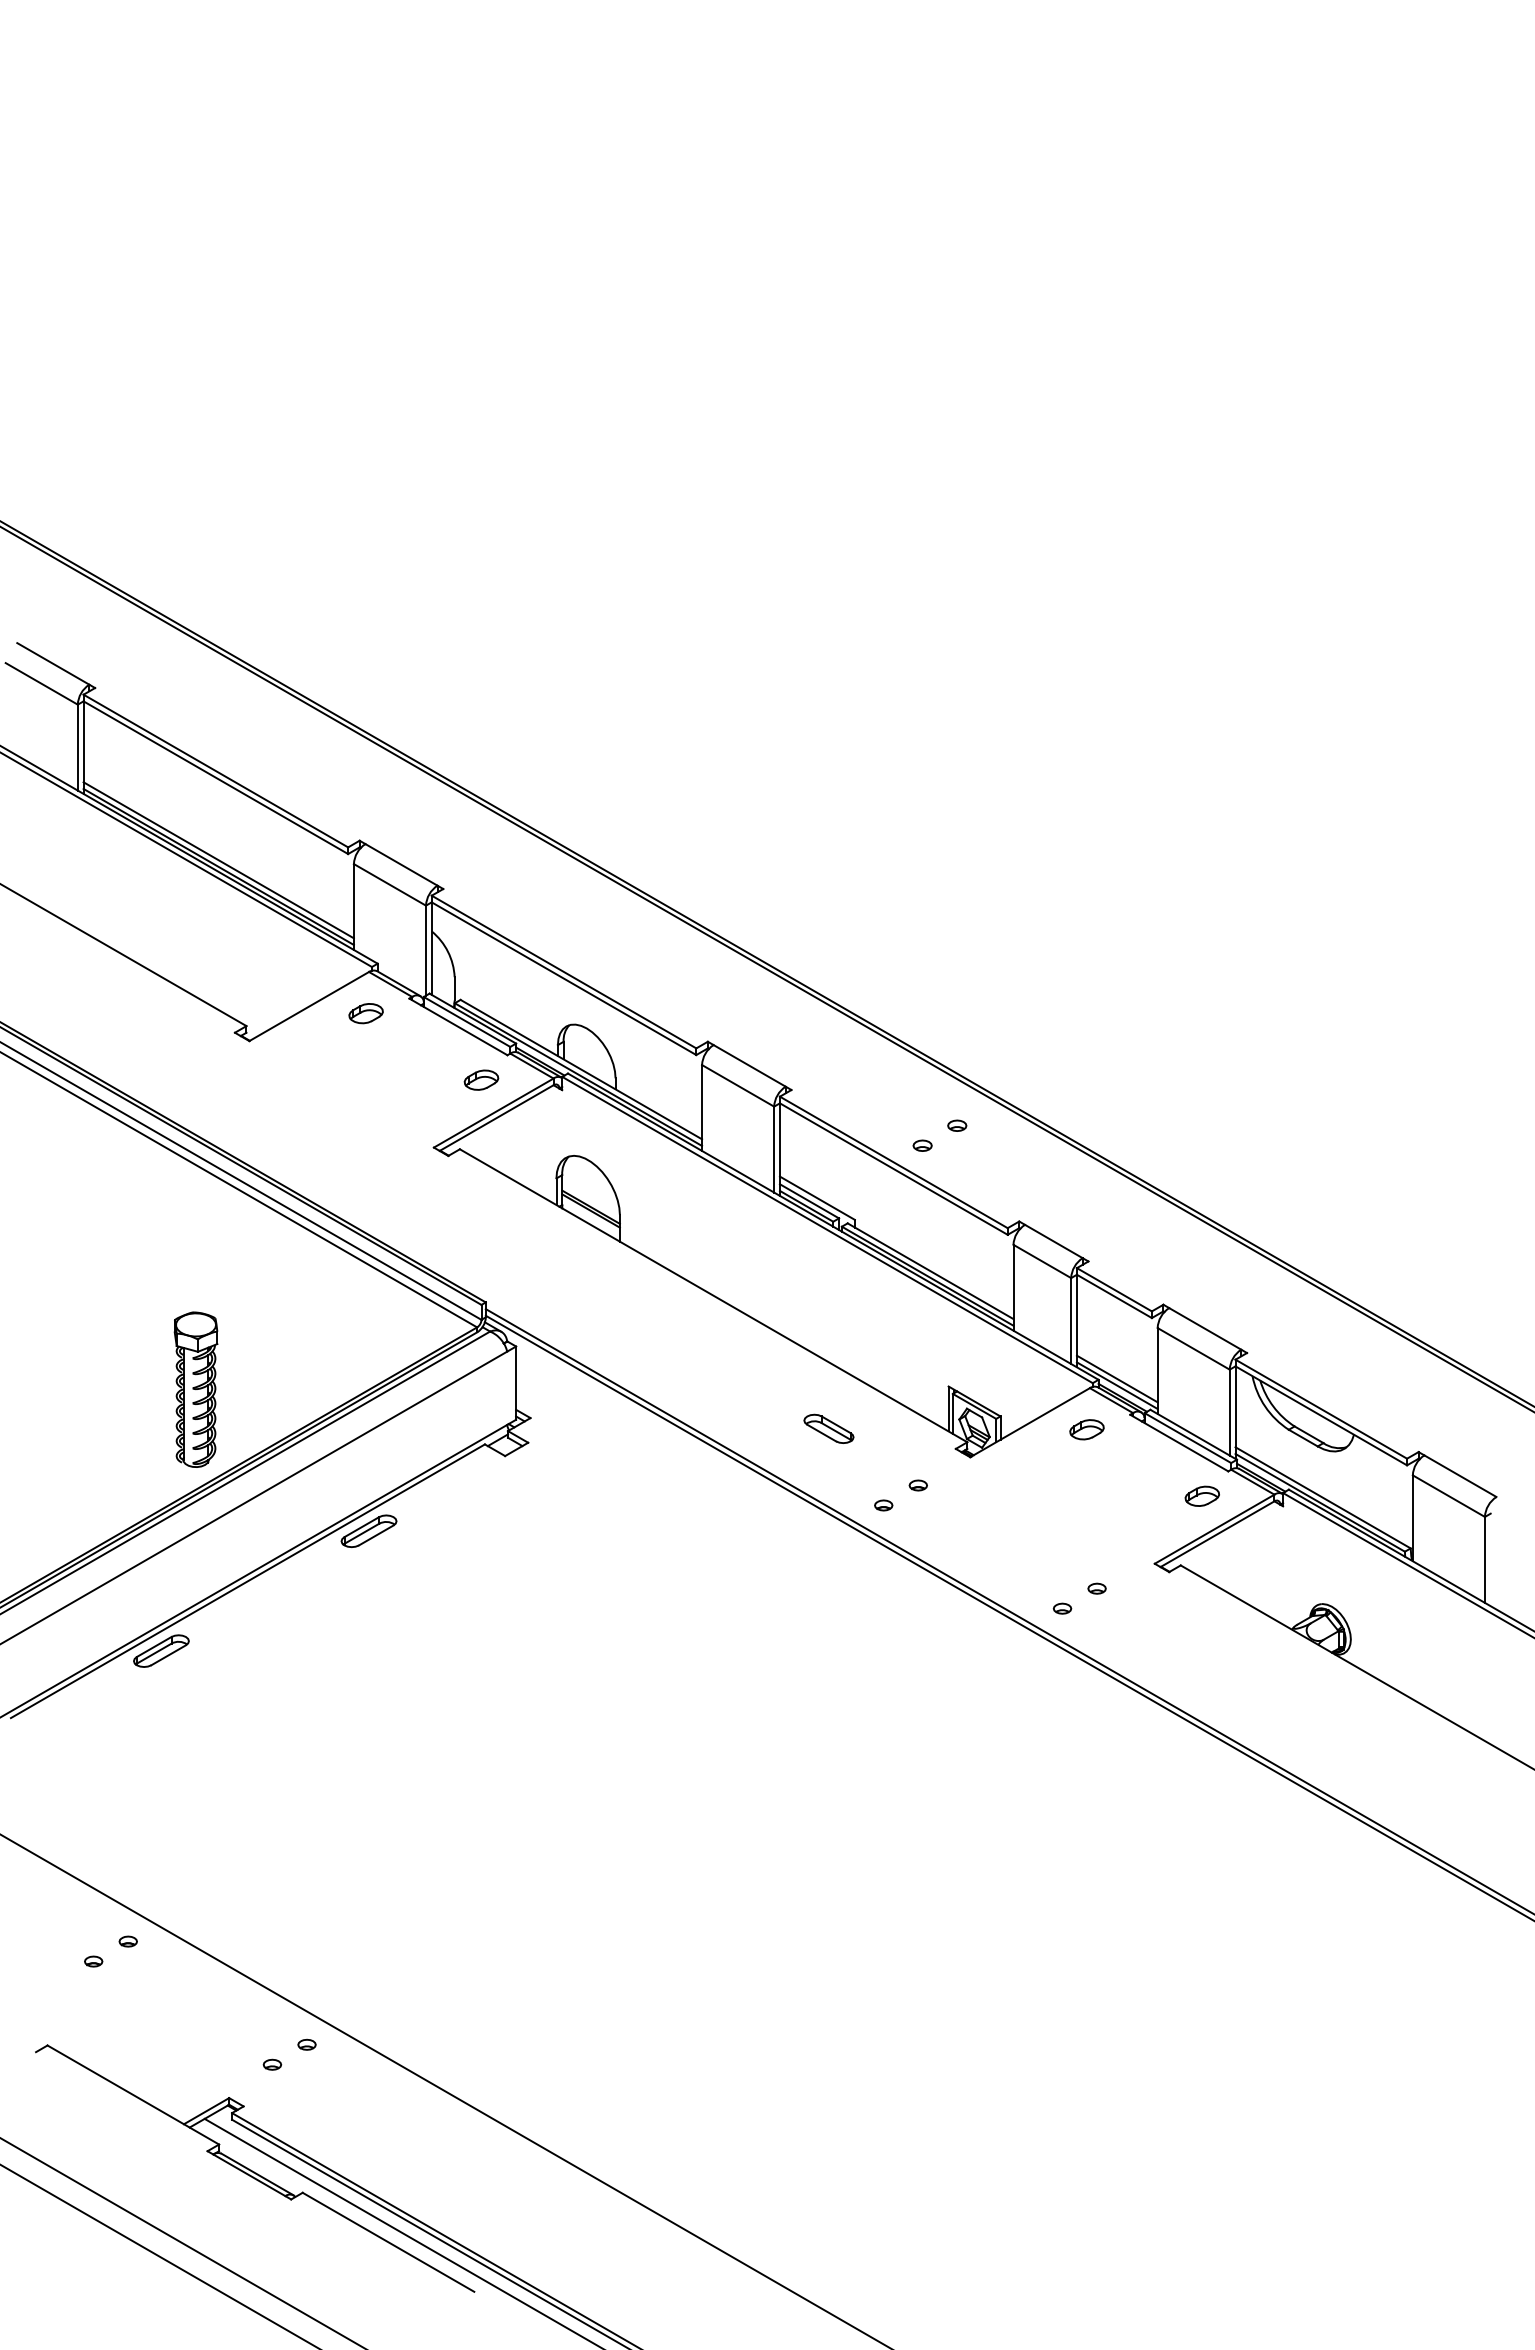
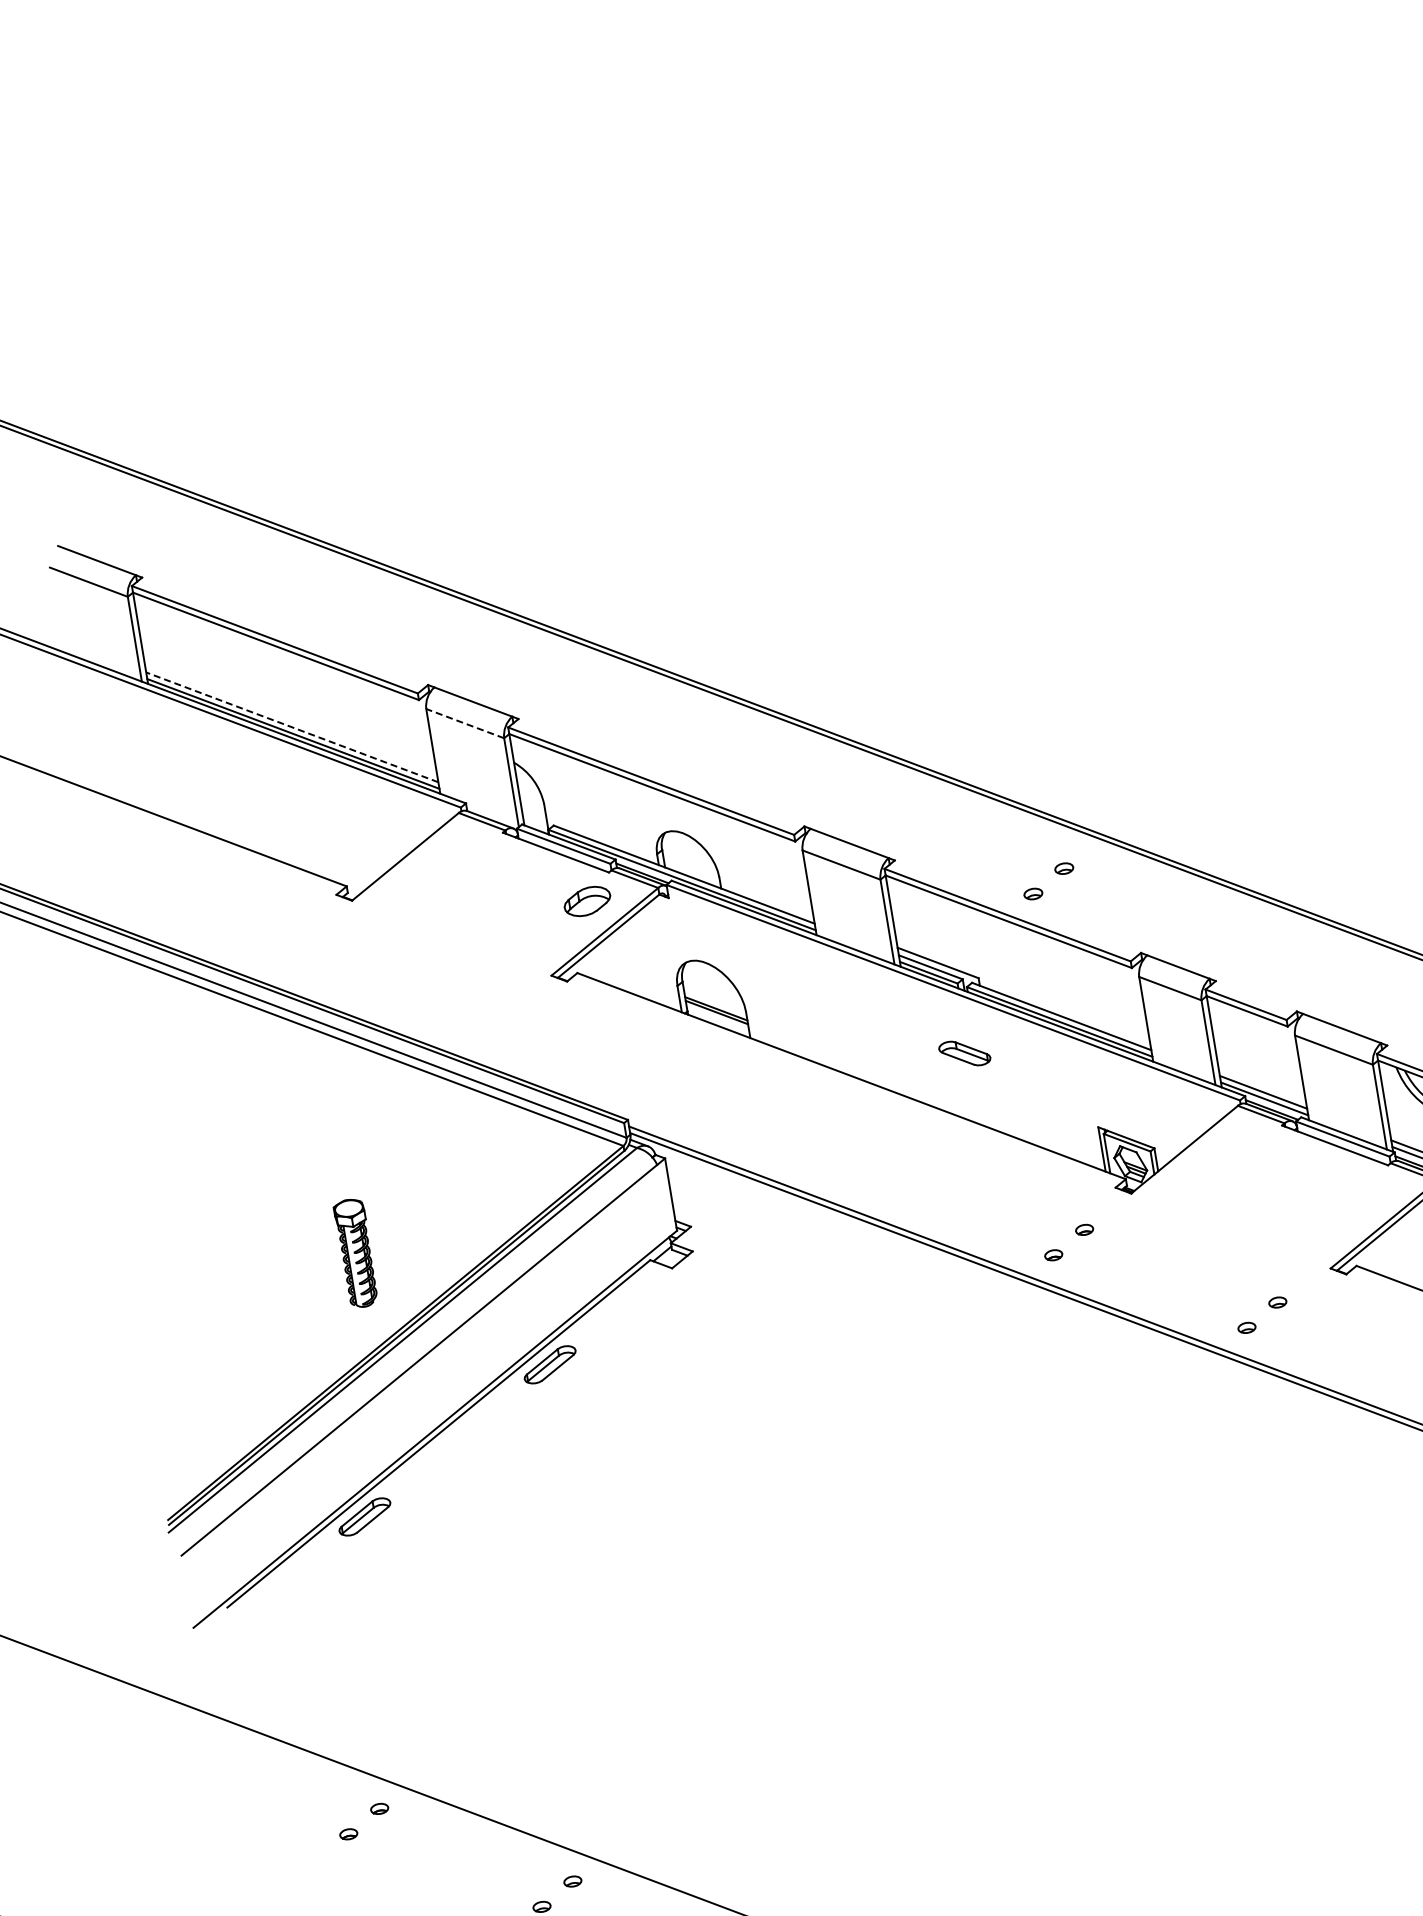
line: (218, 860) -> (292, 727), solid -> dashed
line: (389, 884) -> (464, 723), solid -> dashed
part: (365, 1013) -> (462, 854), removed
part: (481, 1079) -> (587, 900), size x1.4
part: (195, 1389) -> (355, 1253), size x0.7
part: (828, 1428) -> (964, 1053), moved
part: (1086, 1429) -> (1241, 1147), removed
part: (1201, 1495) -> (1365, 1193), removed

